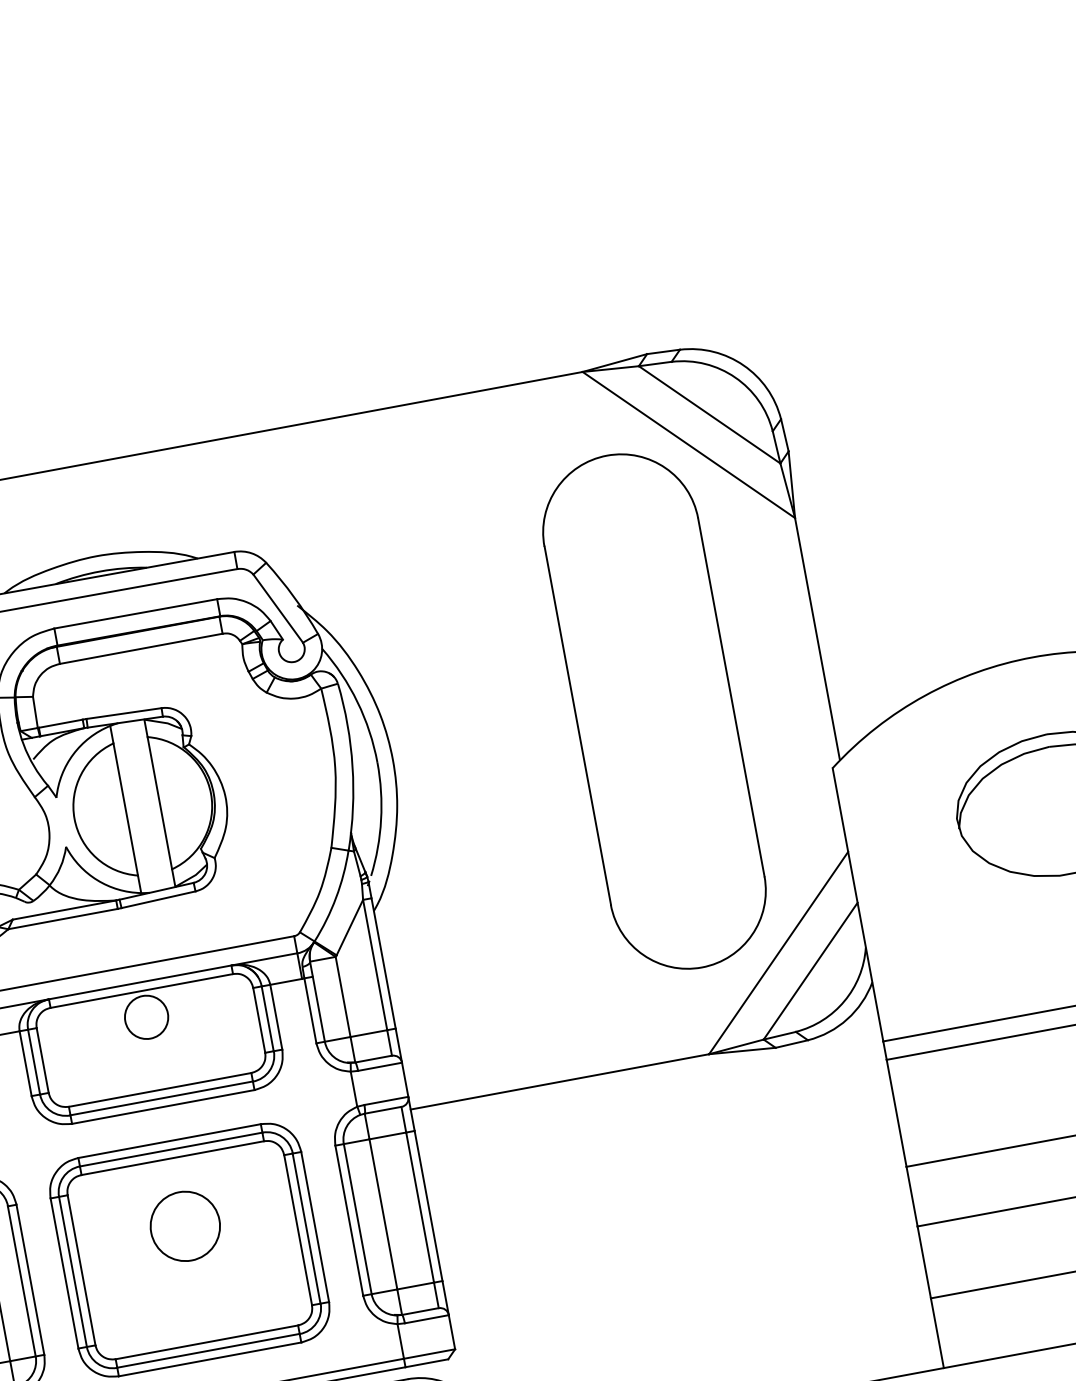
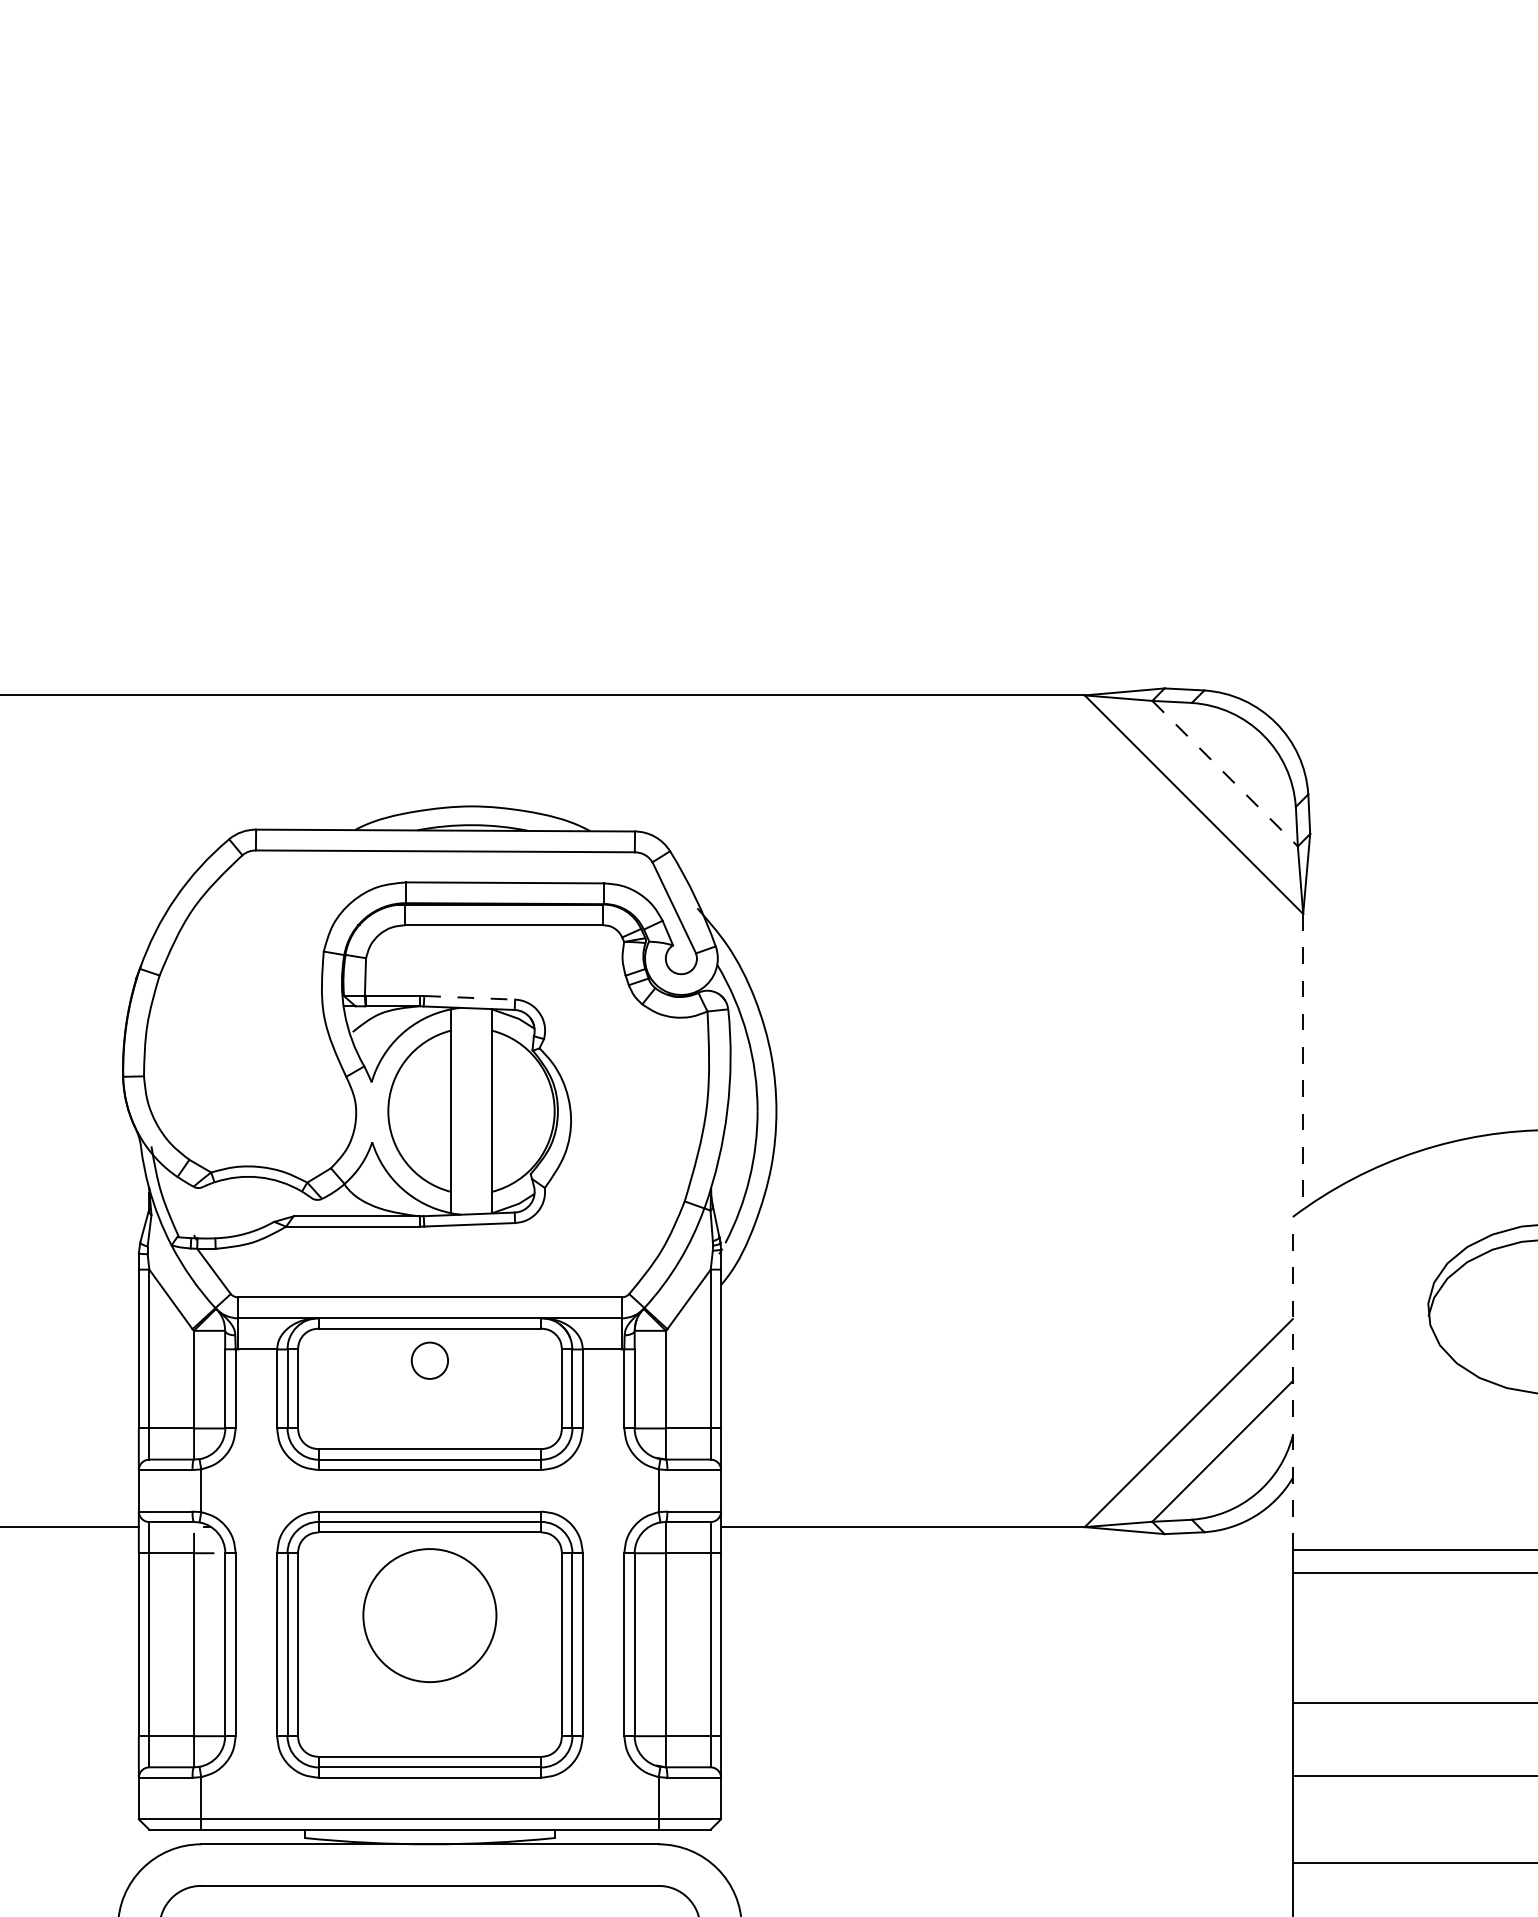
line: (709, 414) -> (1225, 773), solid -> dashed
line: (817, 639) -> (1303, 1061), solid -> dashed
part: (653, 711) -> (1094, 1111), removed
line: (124, 713) -> (470, 997), solid -> dashed
line: (857, 904) -> (1292, 1383), solid -> dashed
circle: (146, 1017) -> (429, 1360), size x0.7
circle: (185, 1226) -> (429, 1615), size x1.6

